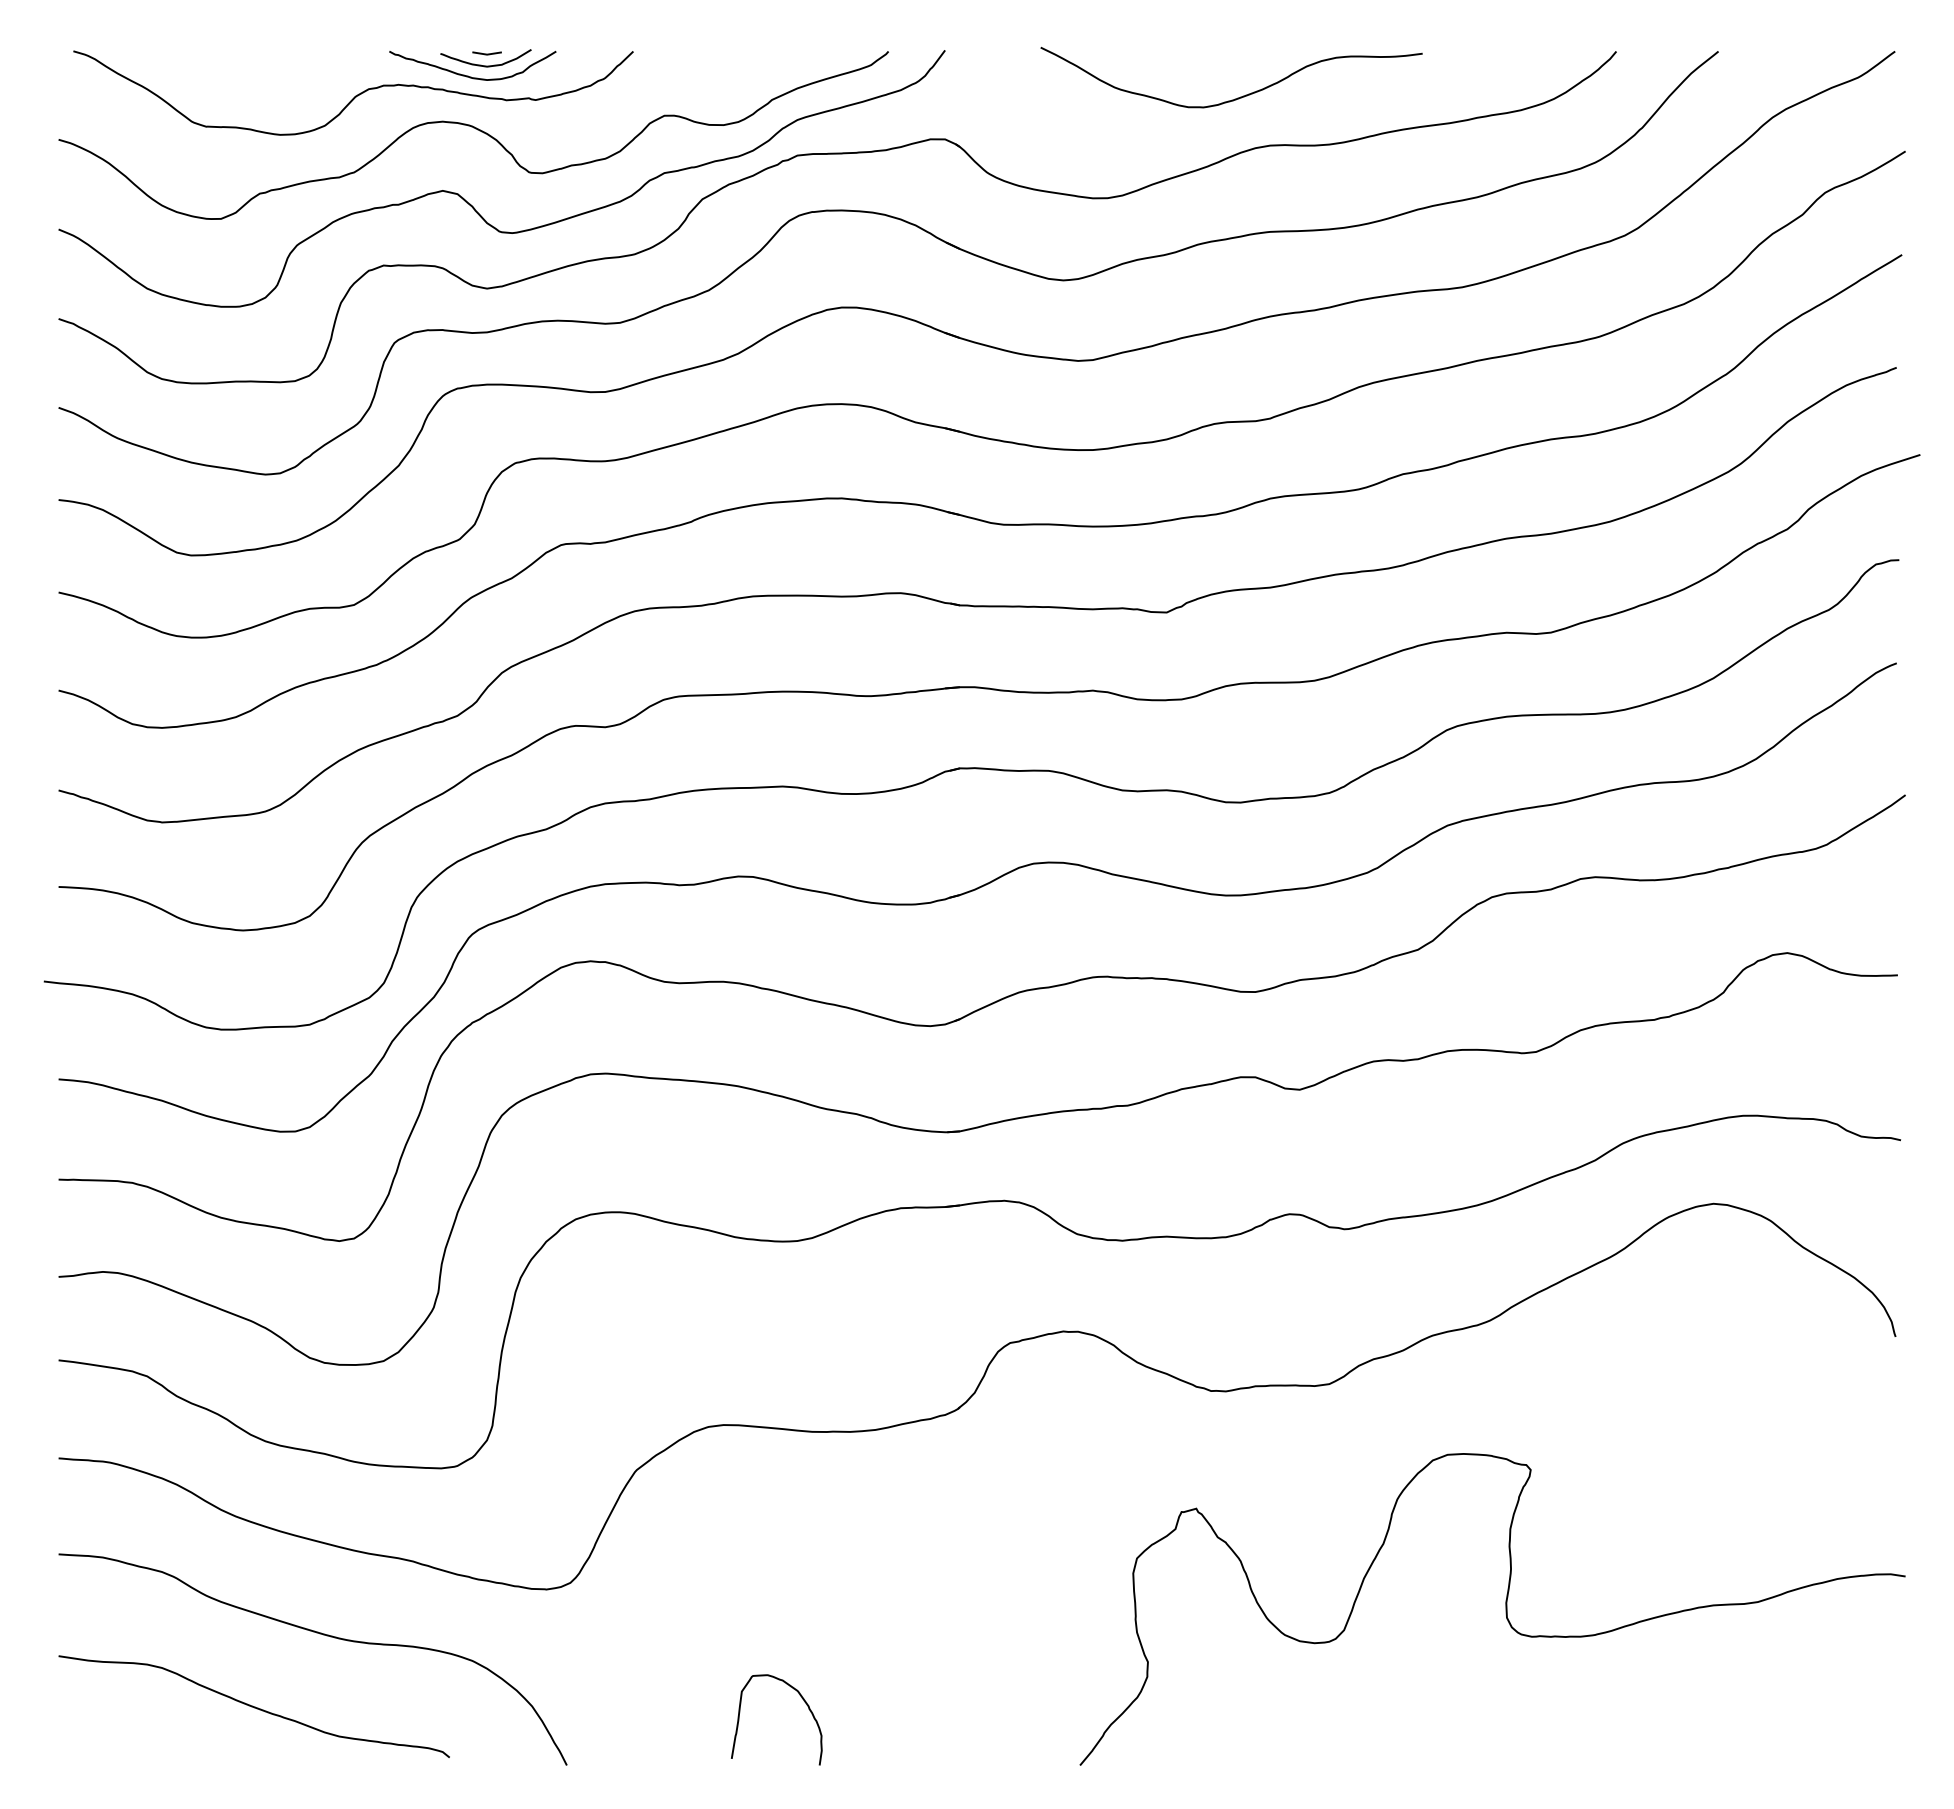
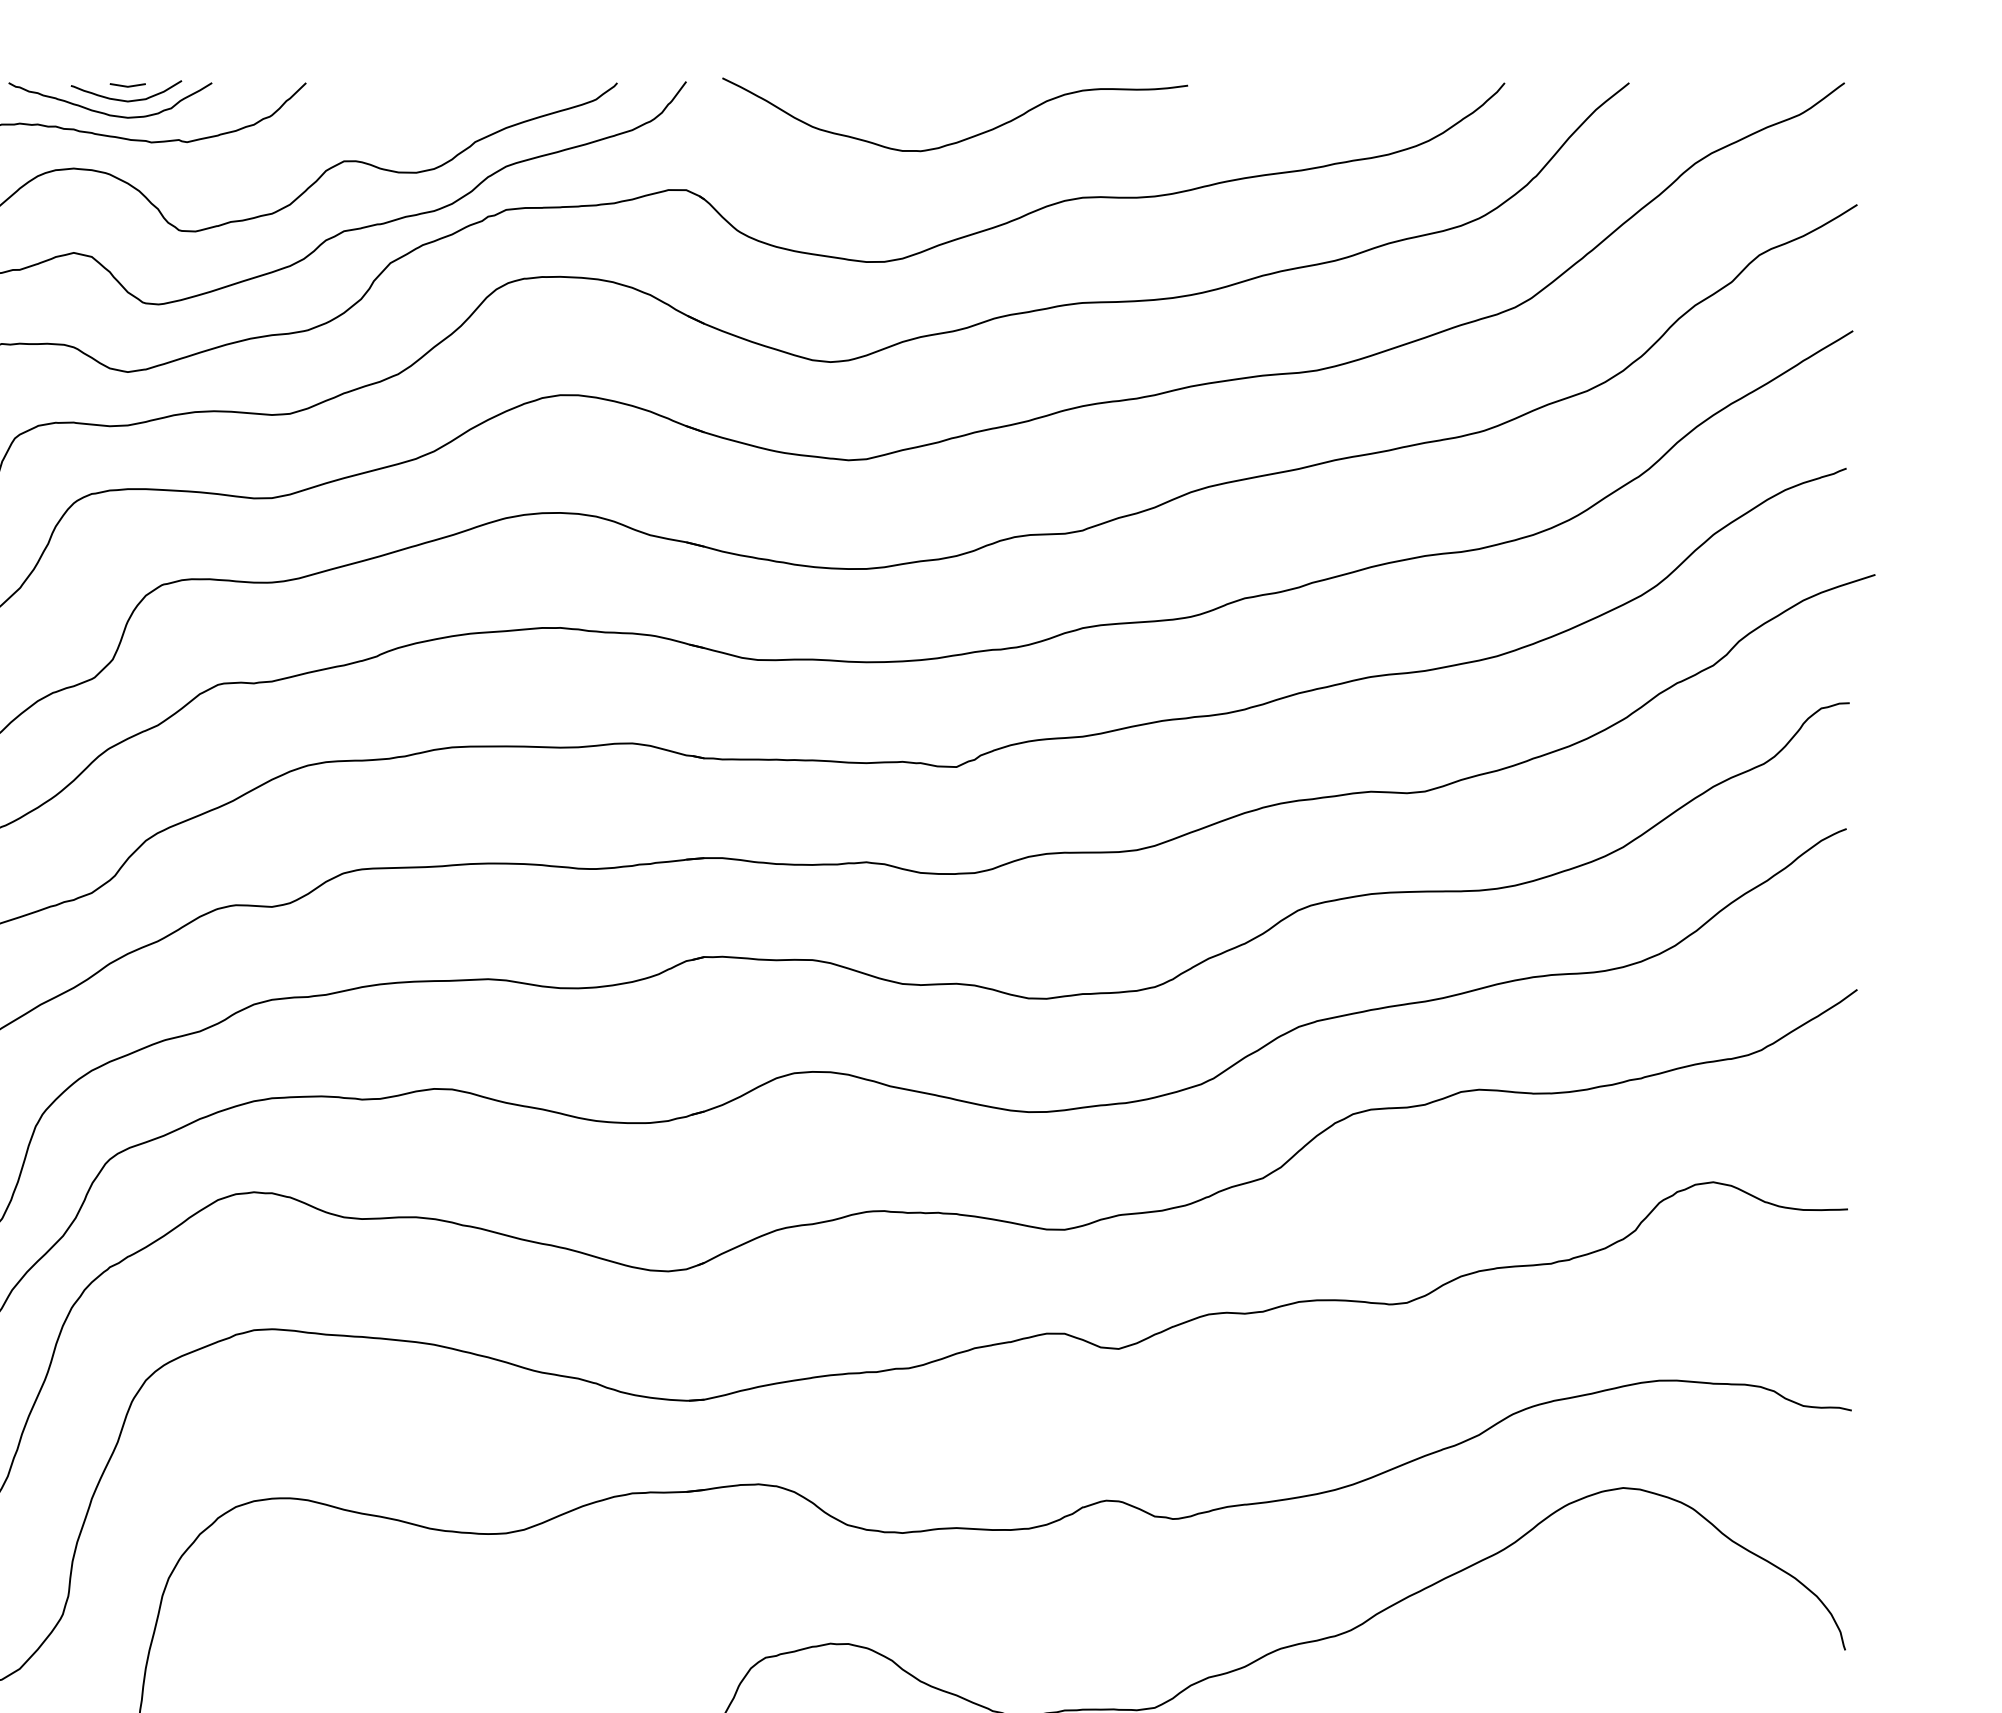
curve: (1237, 97) -> (962, 139), moved

